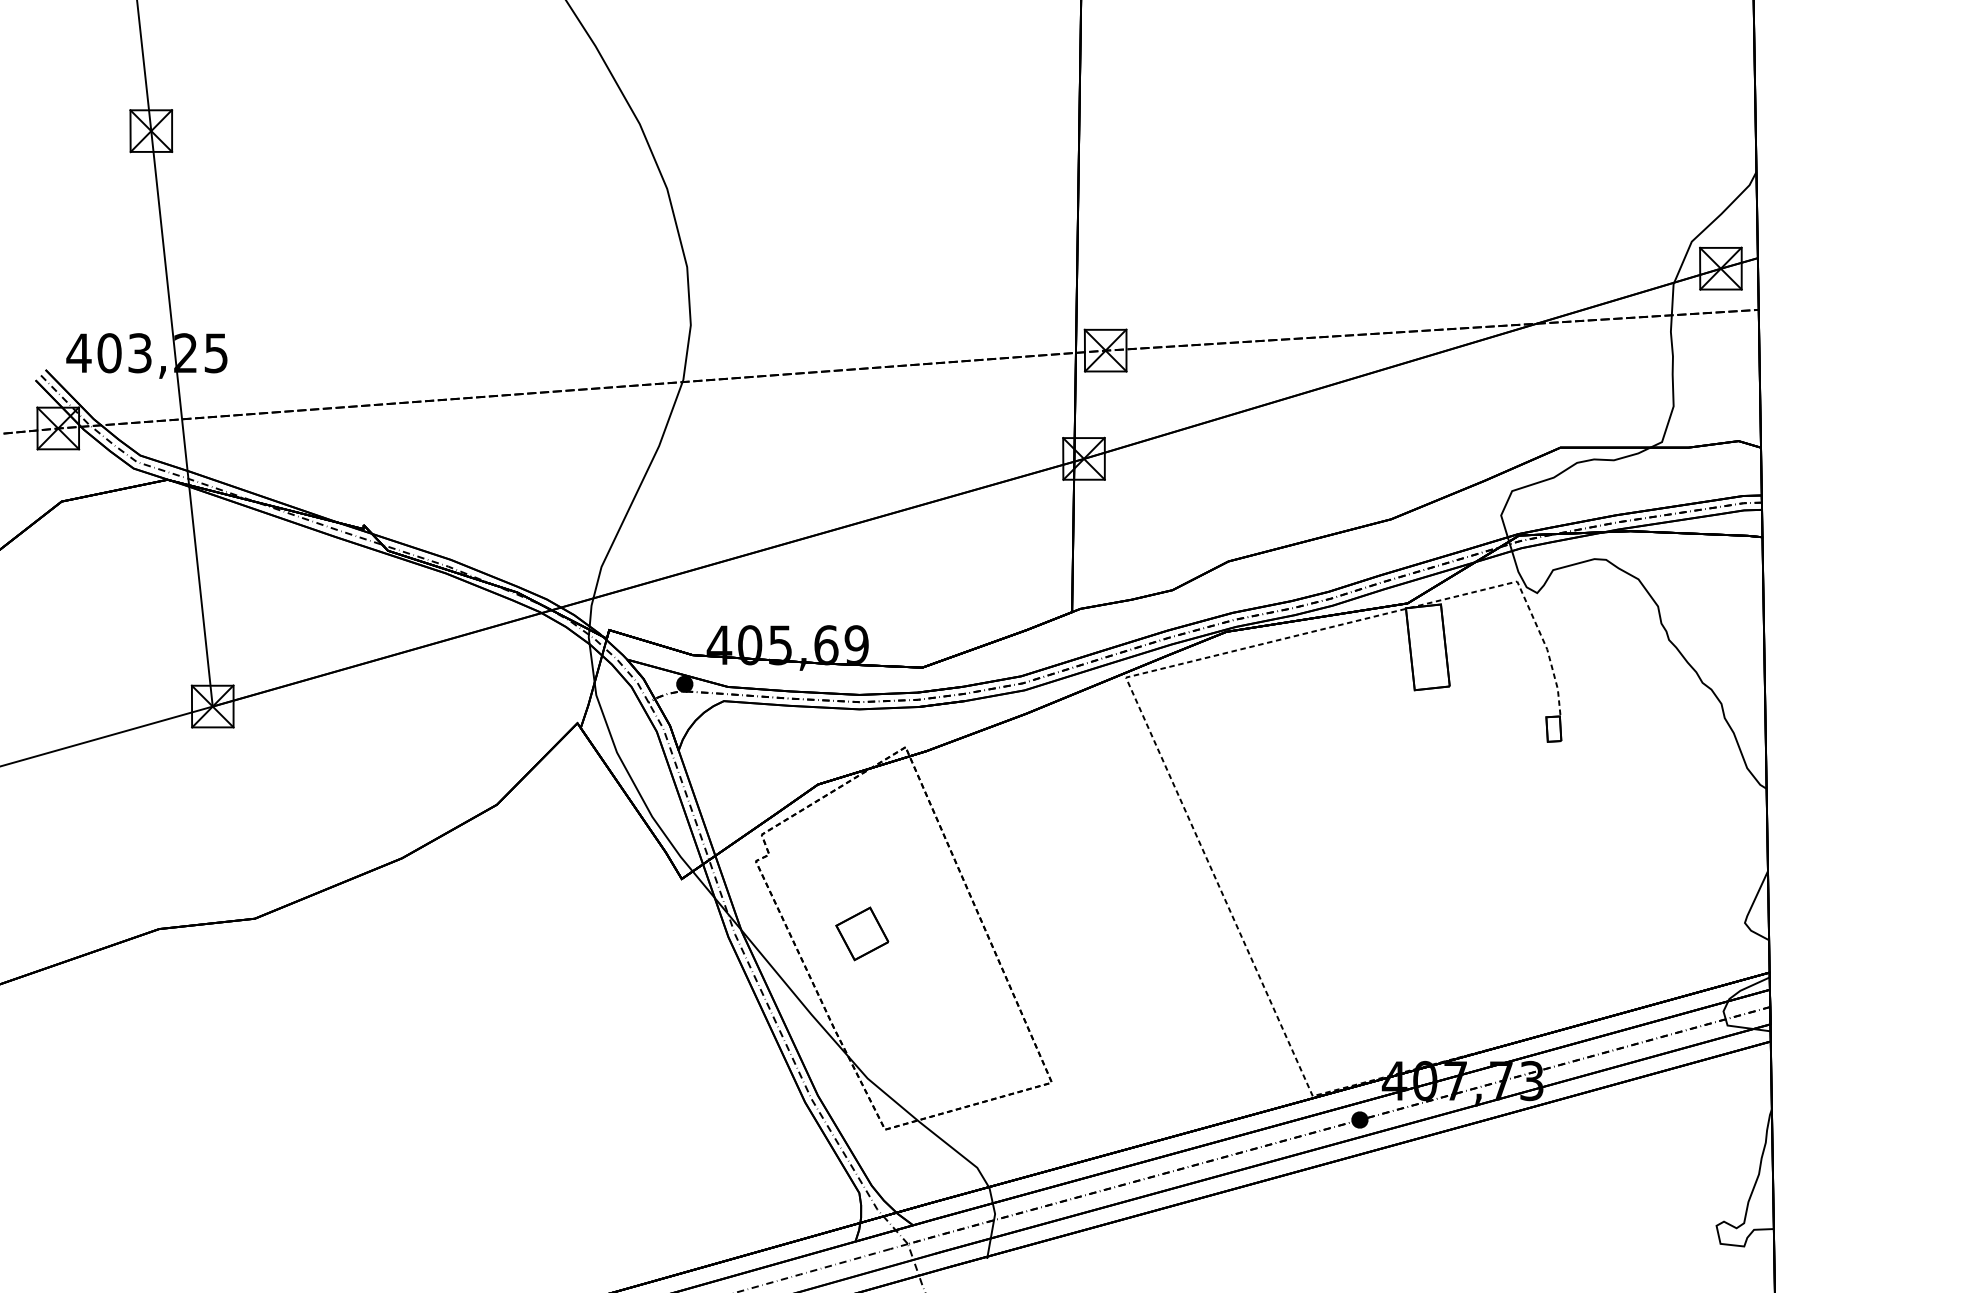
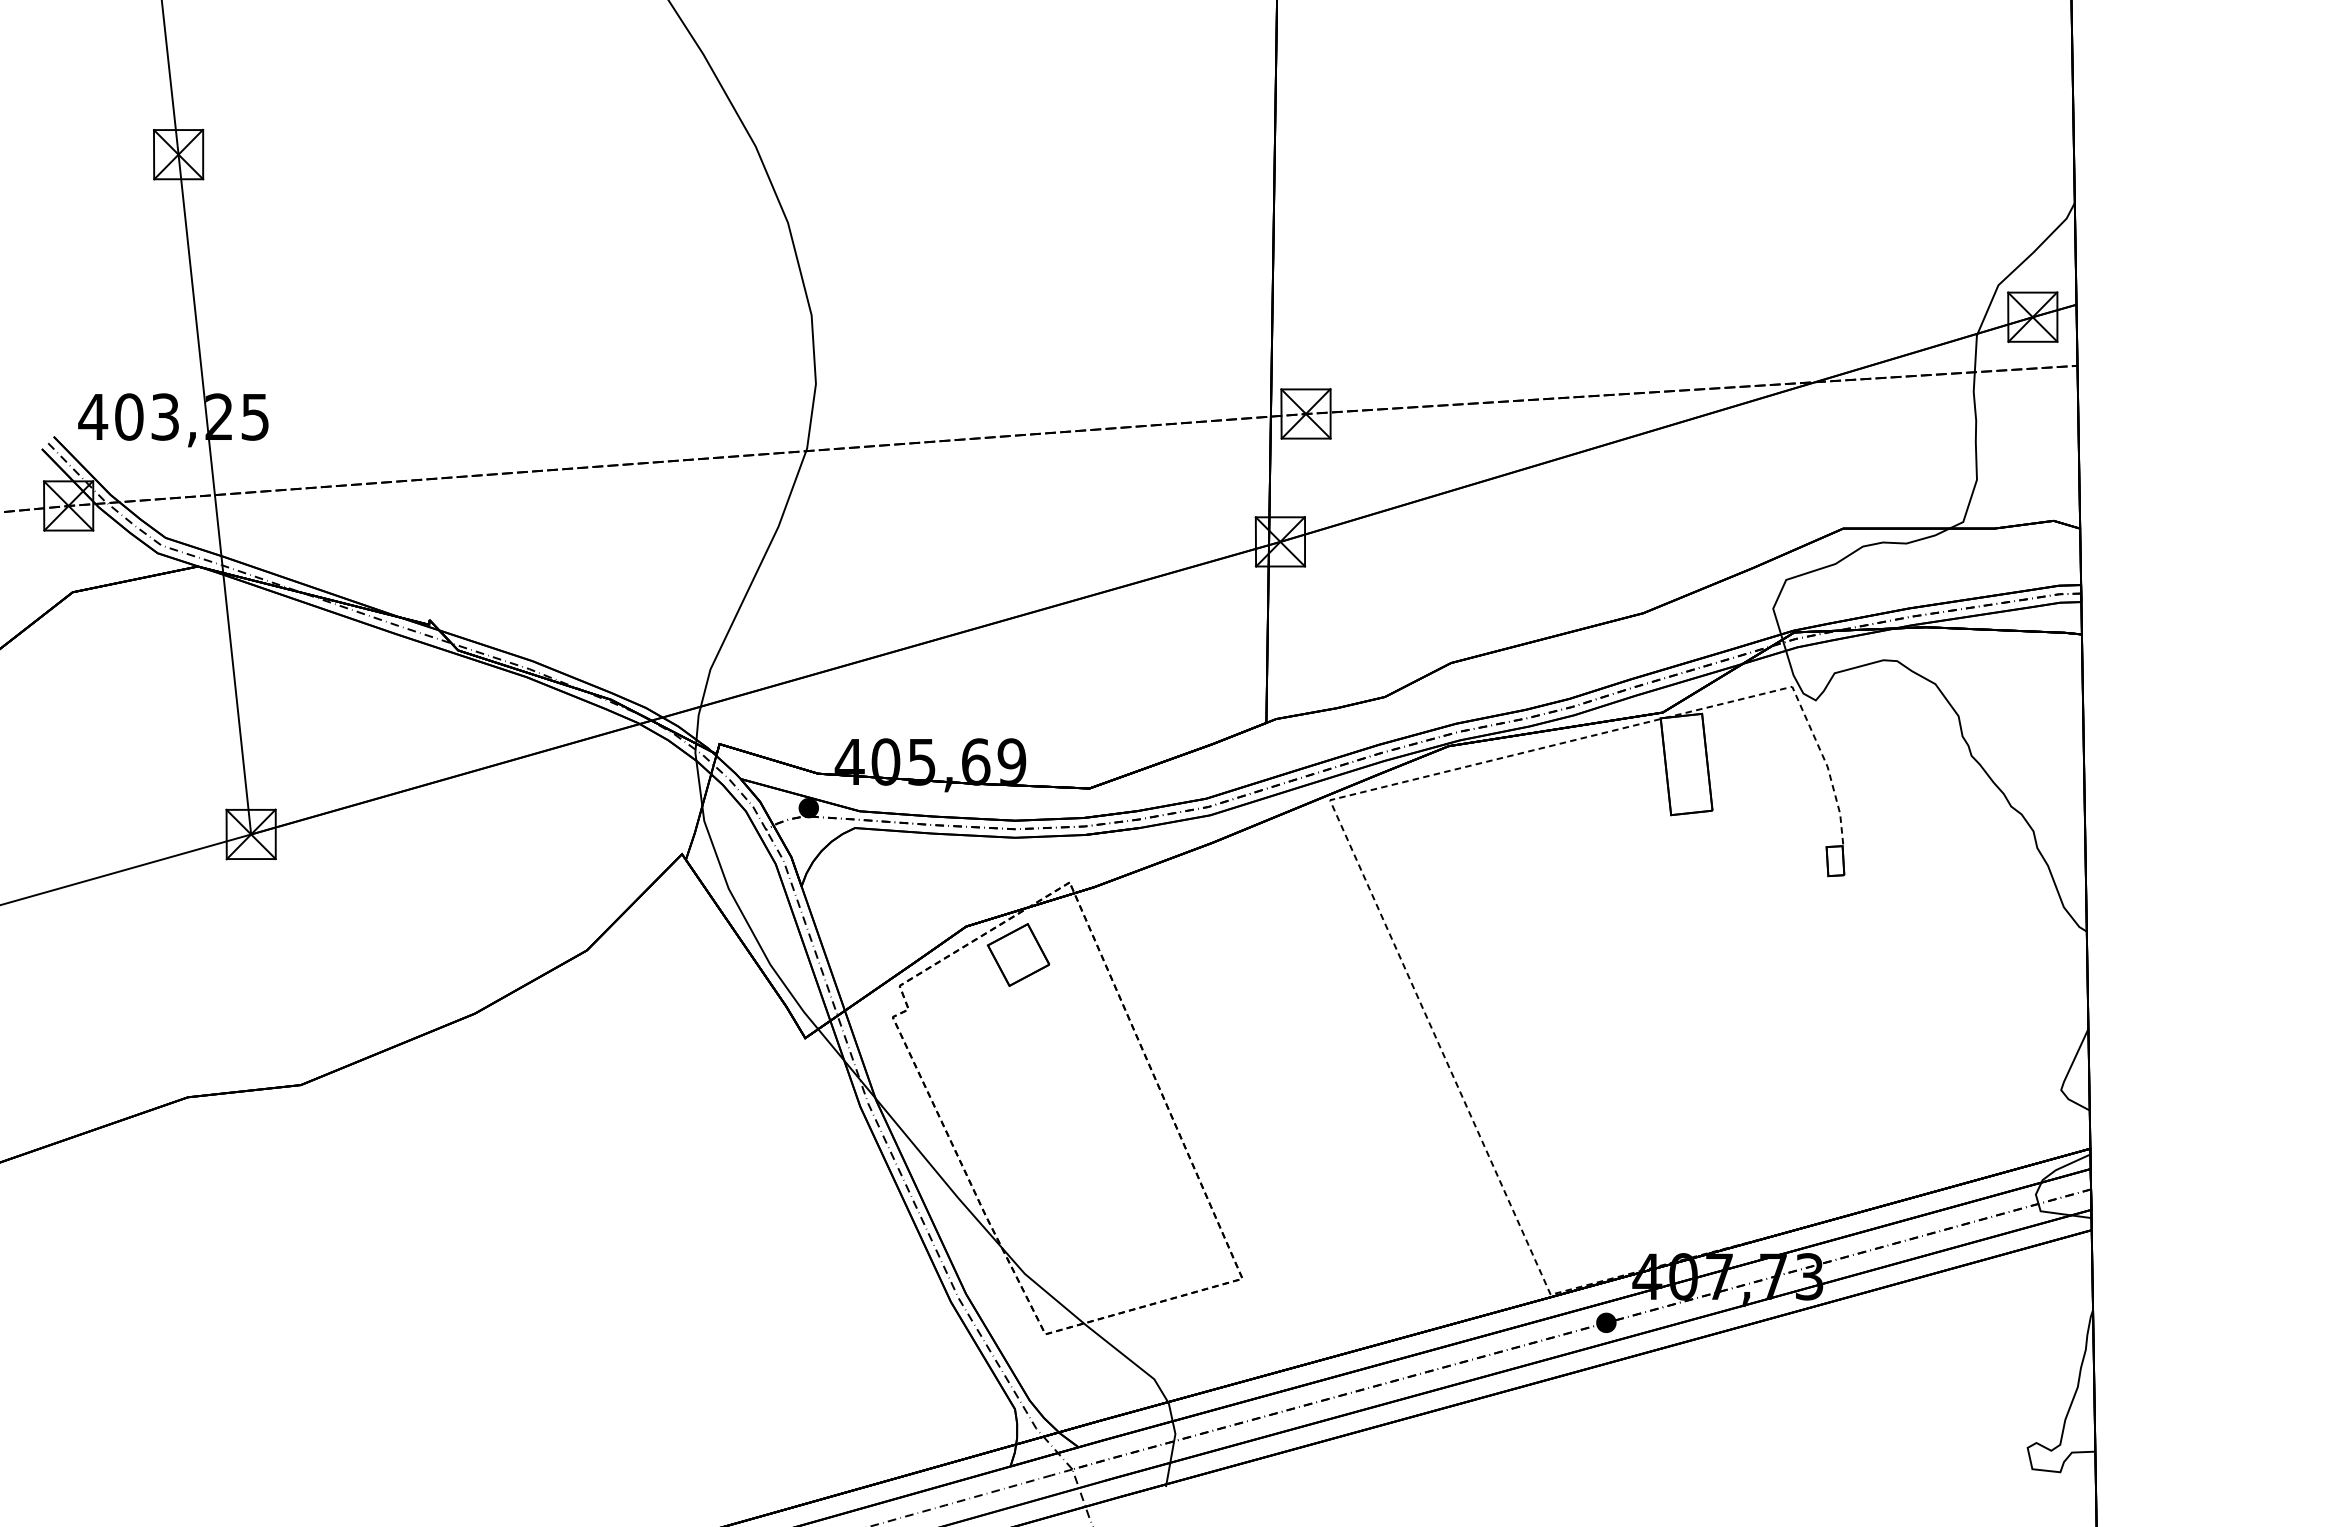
part: (862, 933) -> (1018, 954), moved

